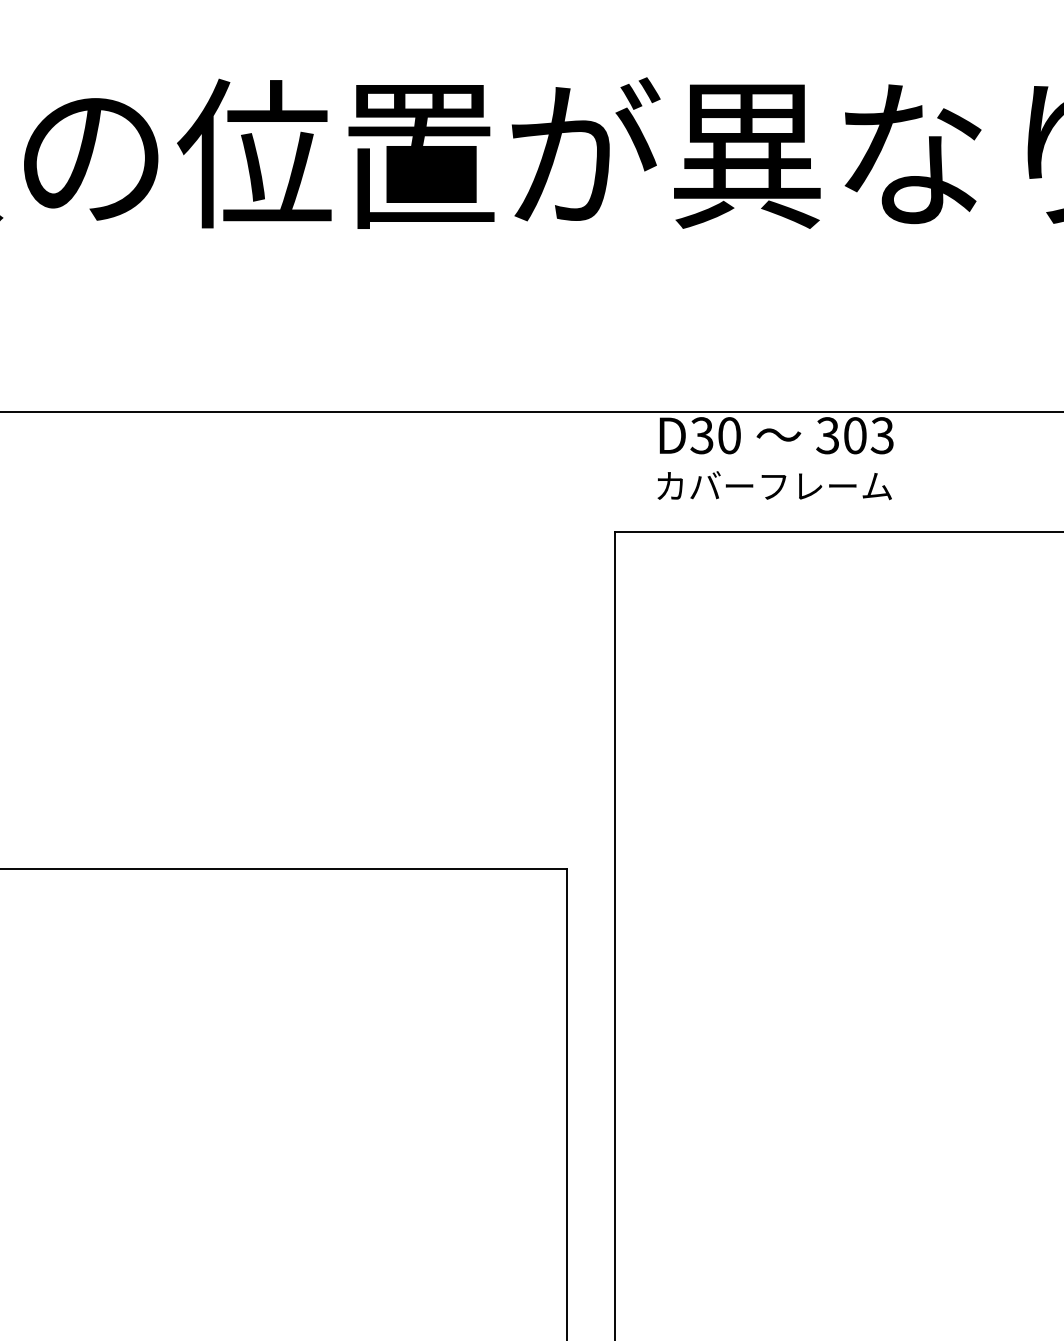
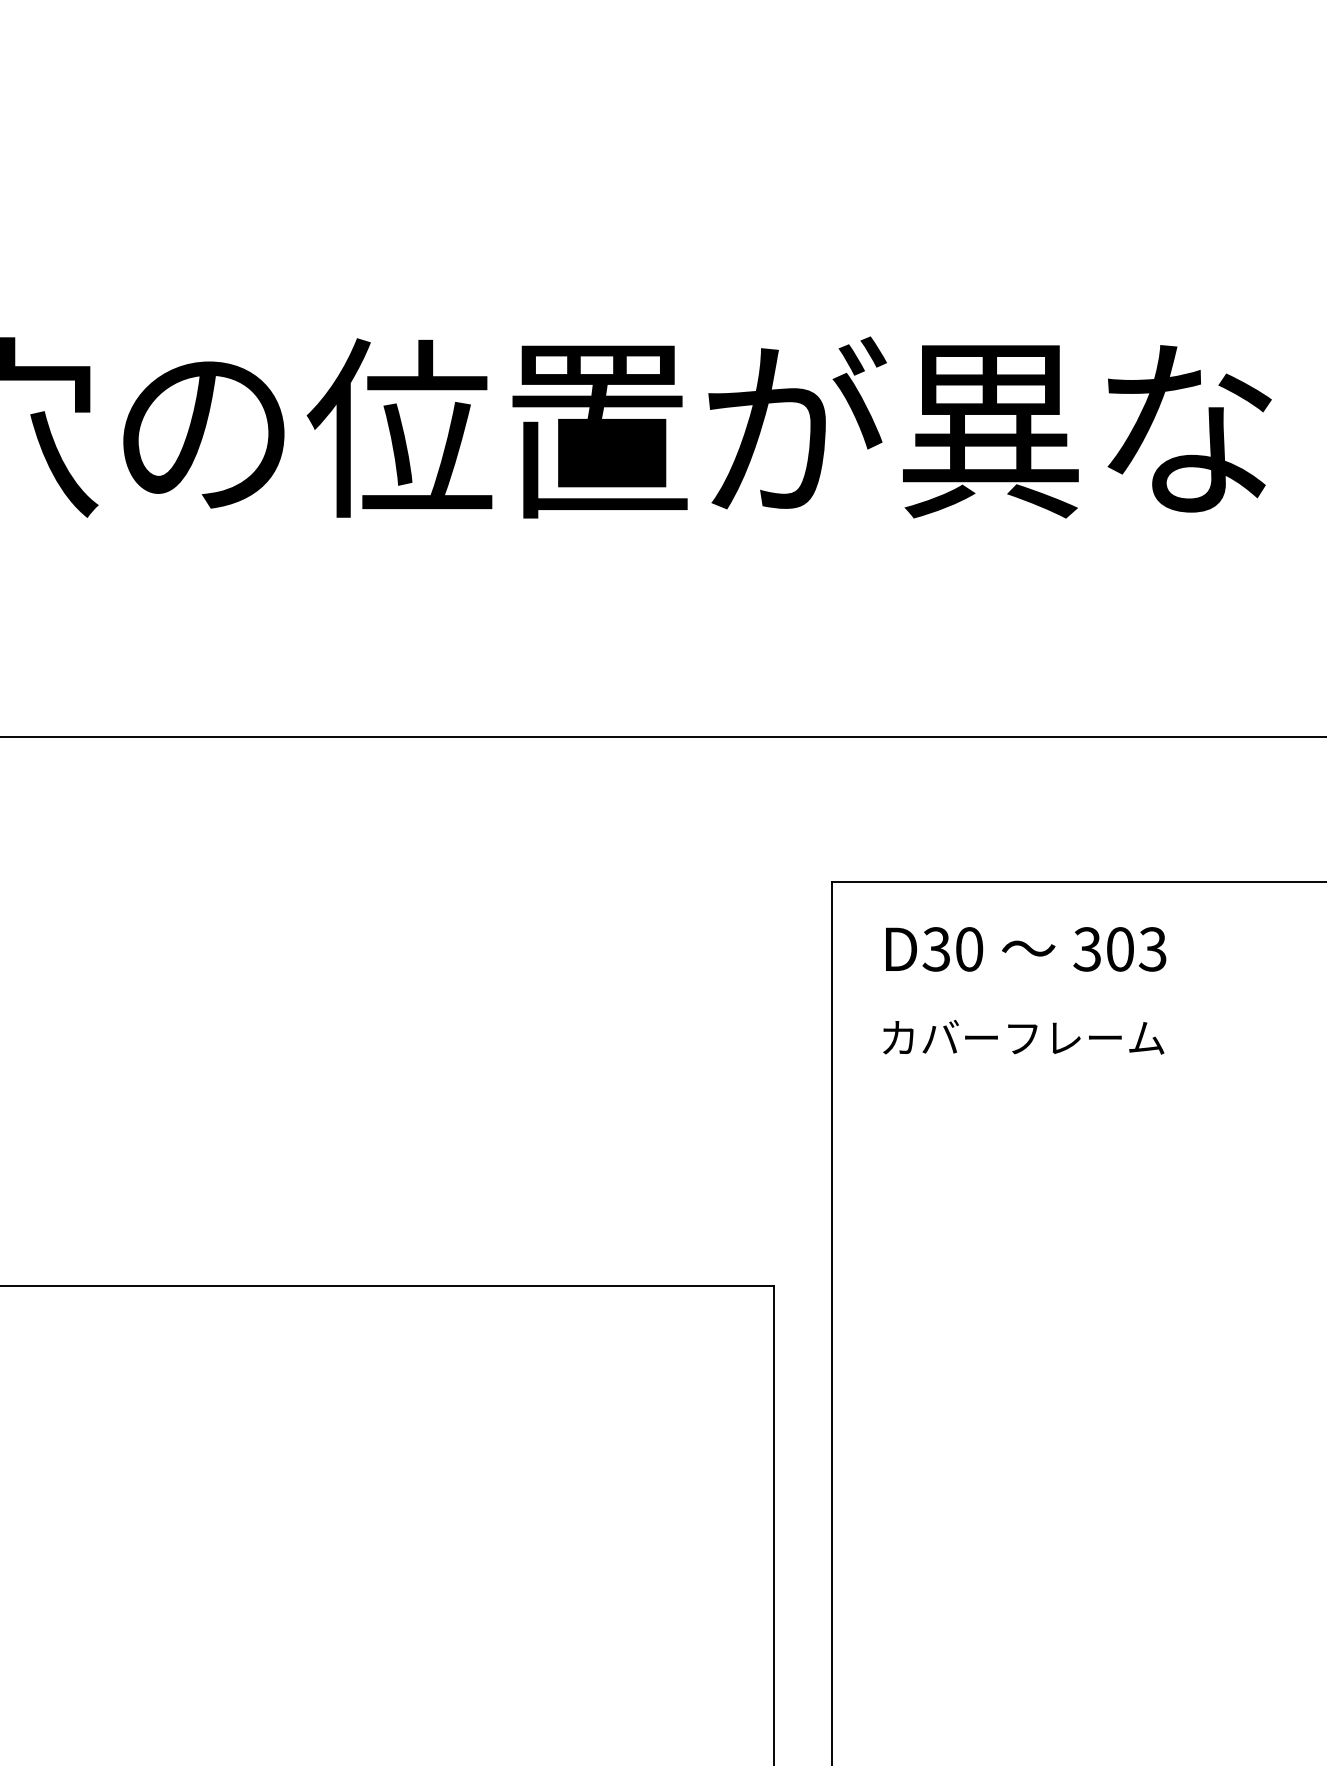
text: (777, 435) -> (1026, 949), moved
text: (774, 484) -> (1023, 1036), moved

